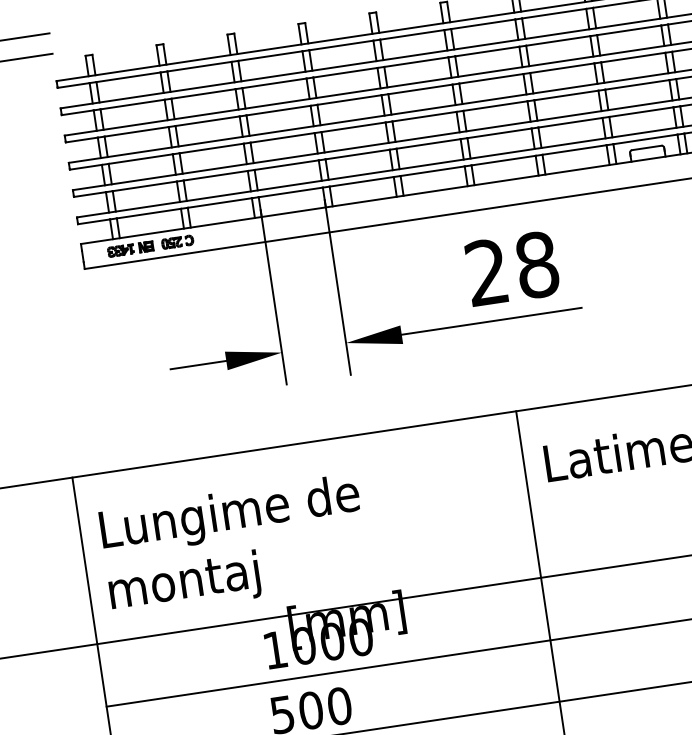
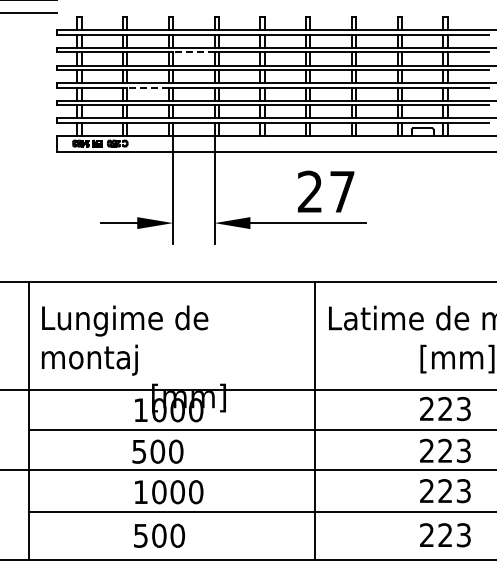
line: (273, 83) -> (193, 52), solid -> dashed
line: (212, 148) -> (148, 87), solid -> dashed
text: (537, 264) -> (342, 191), 28 -> 27

